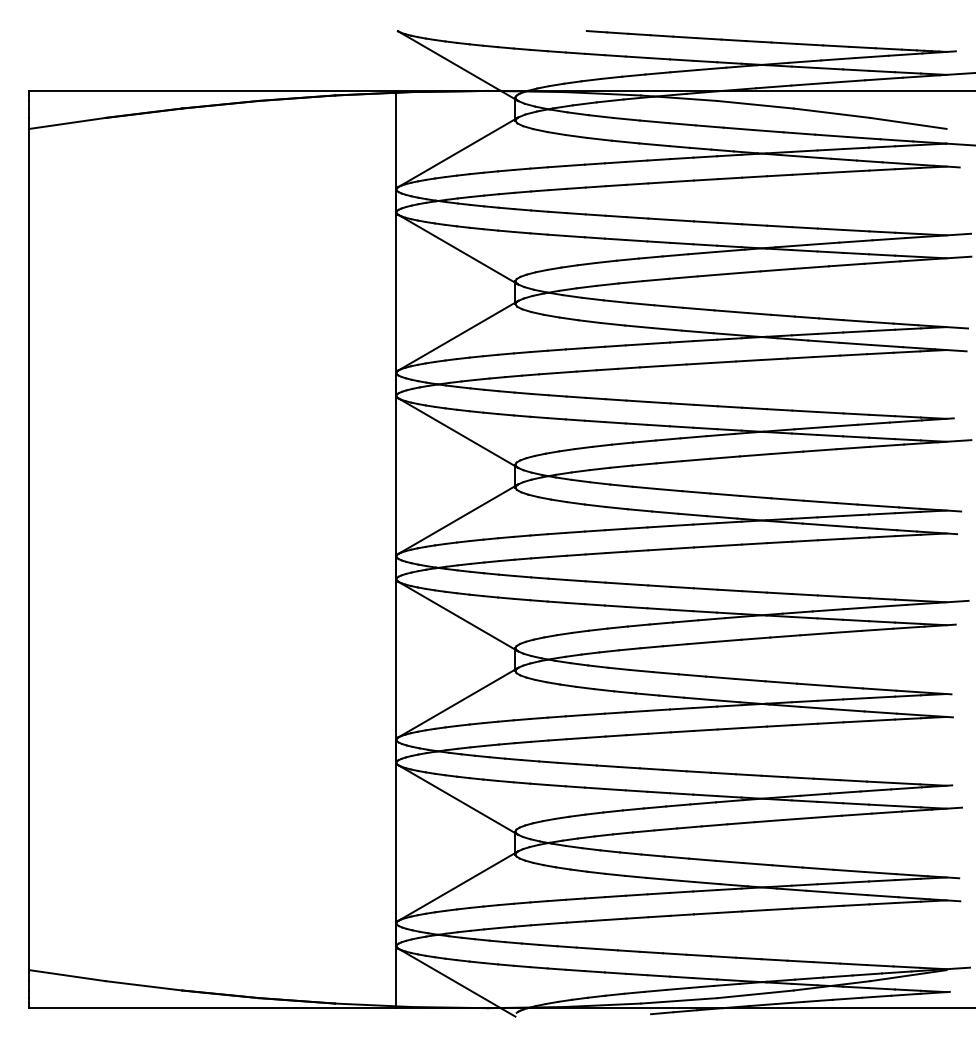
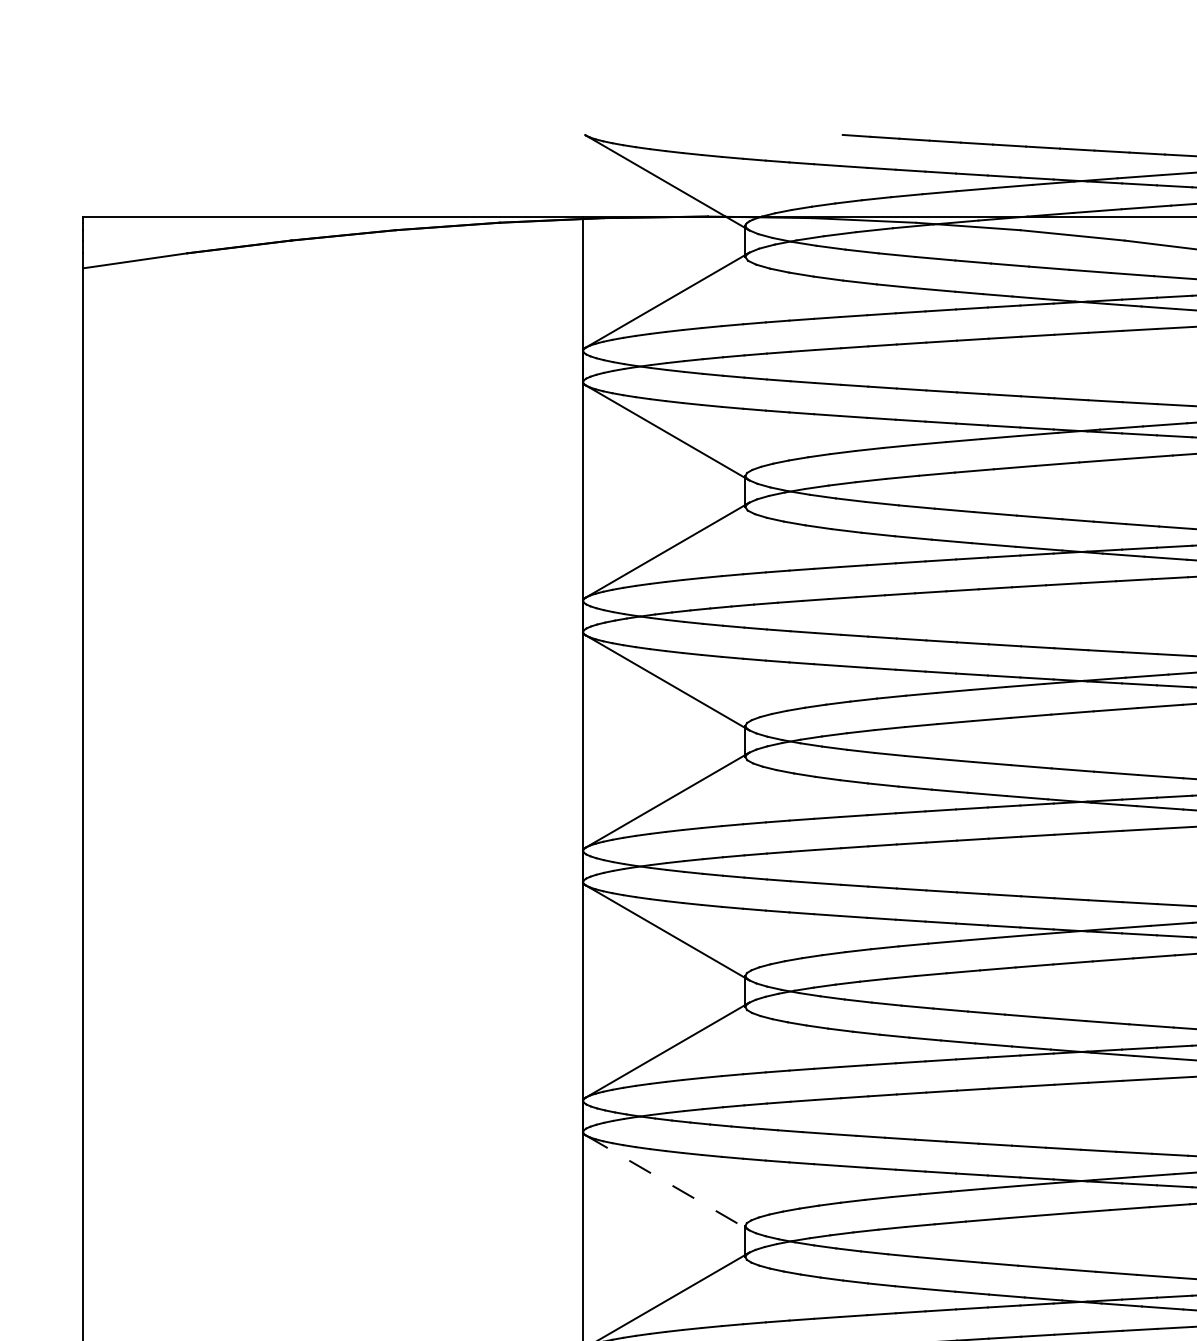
line: (458, 800) -> (667, 1183), solid -> dashed

